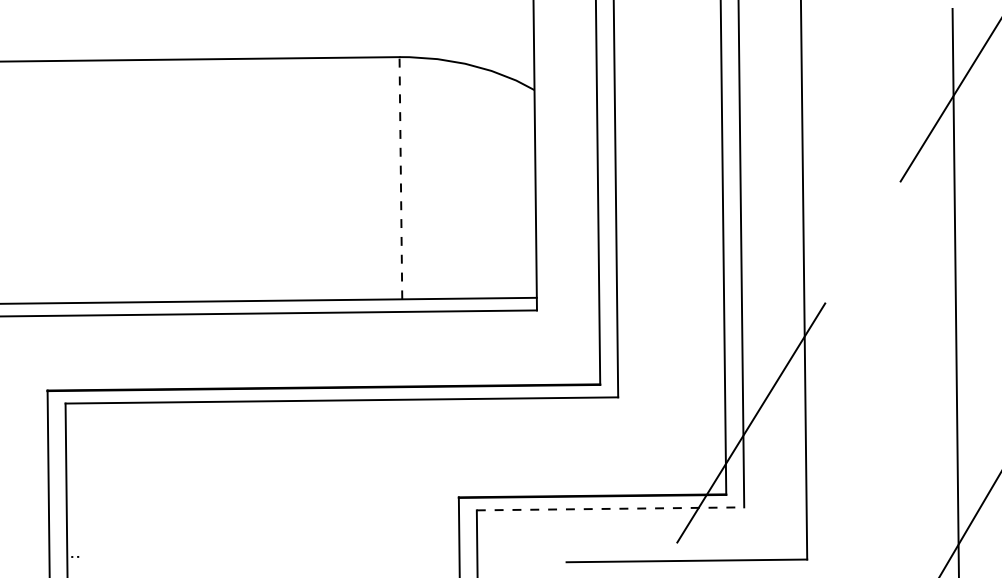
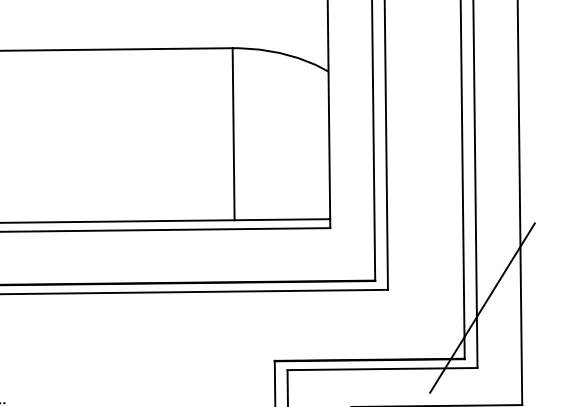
line: (400, 177) -> (233, 133), dashed -> solid
line: (610, 508) -> (382, 368), dashed -> solid

